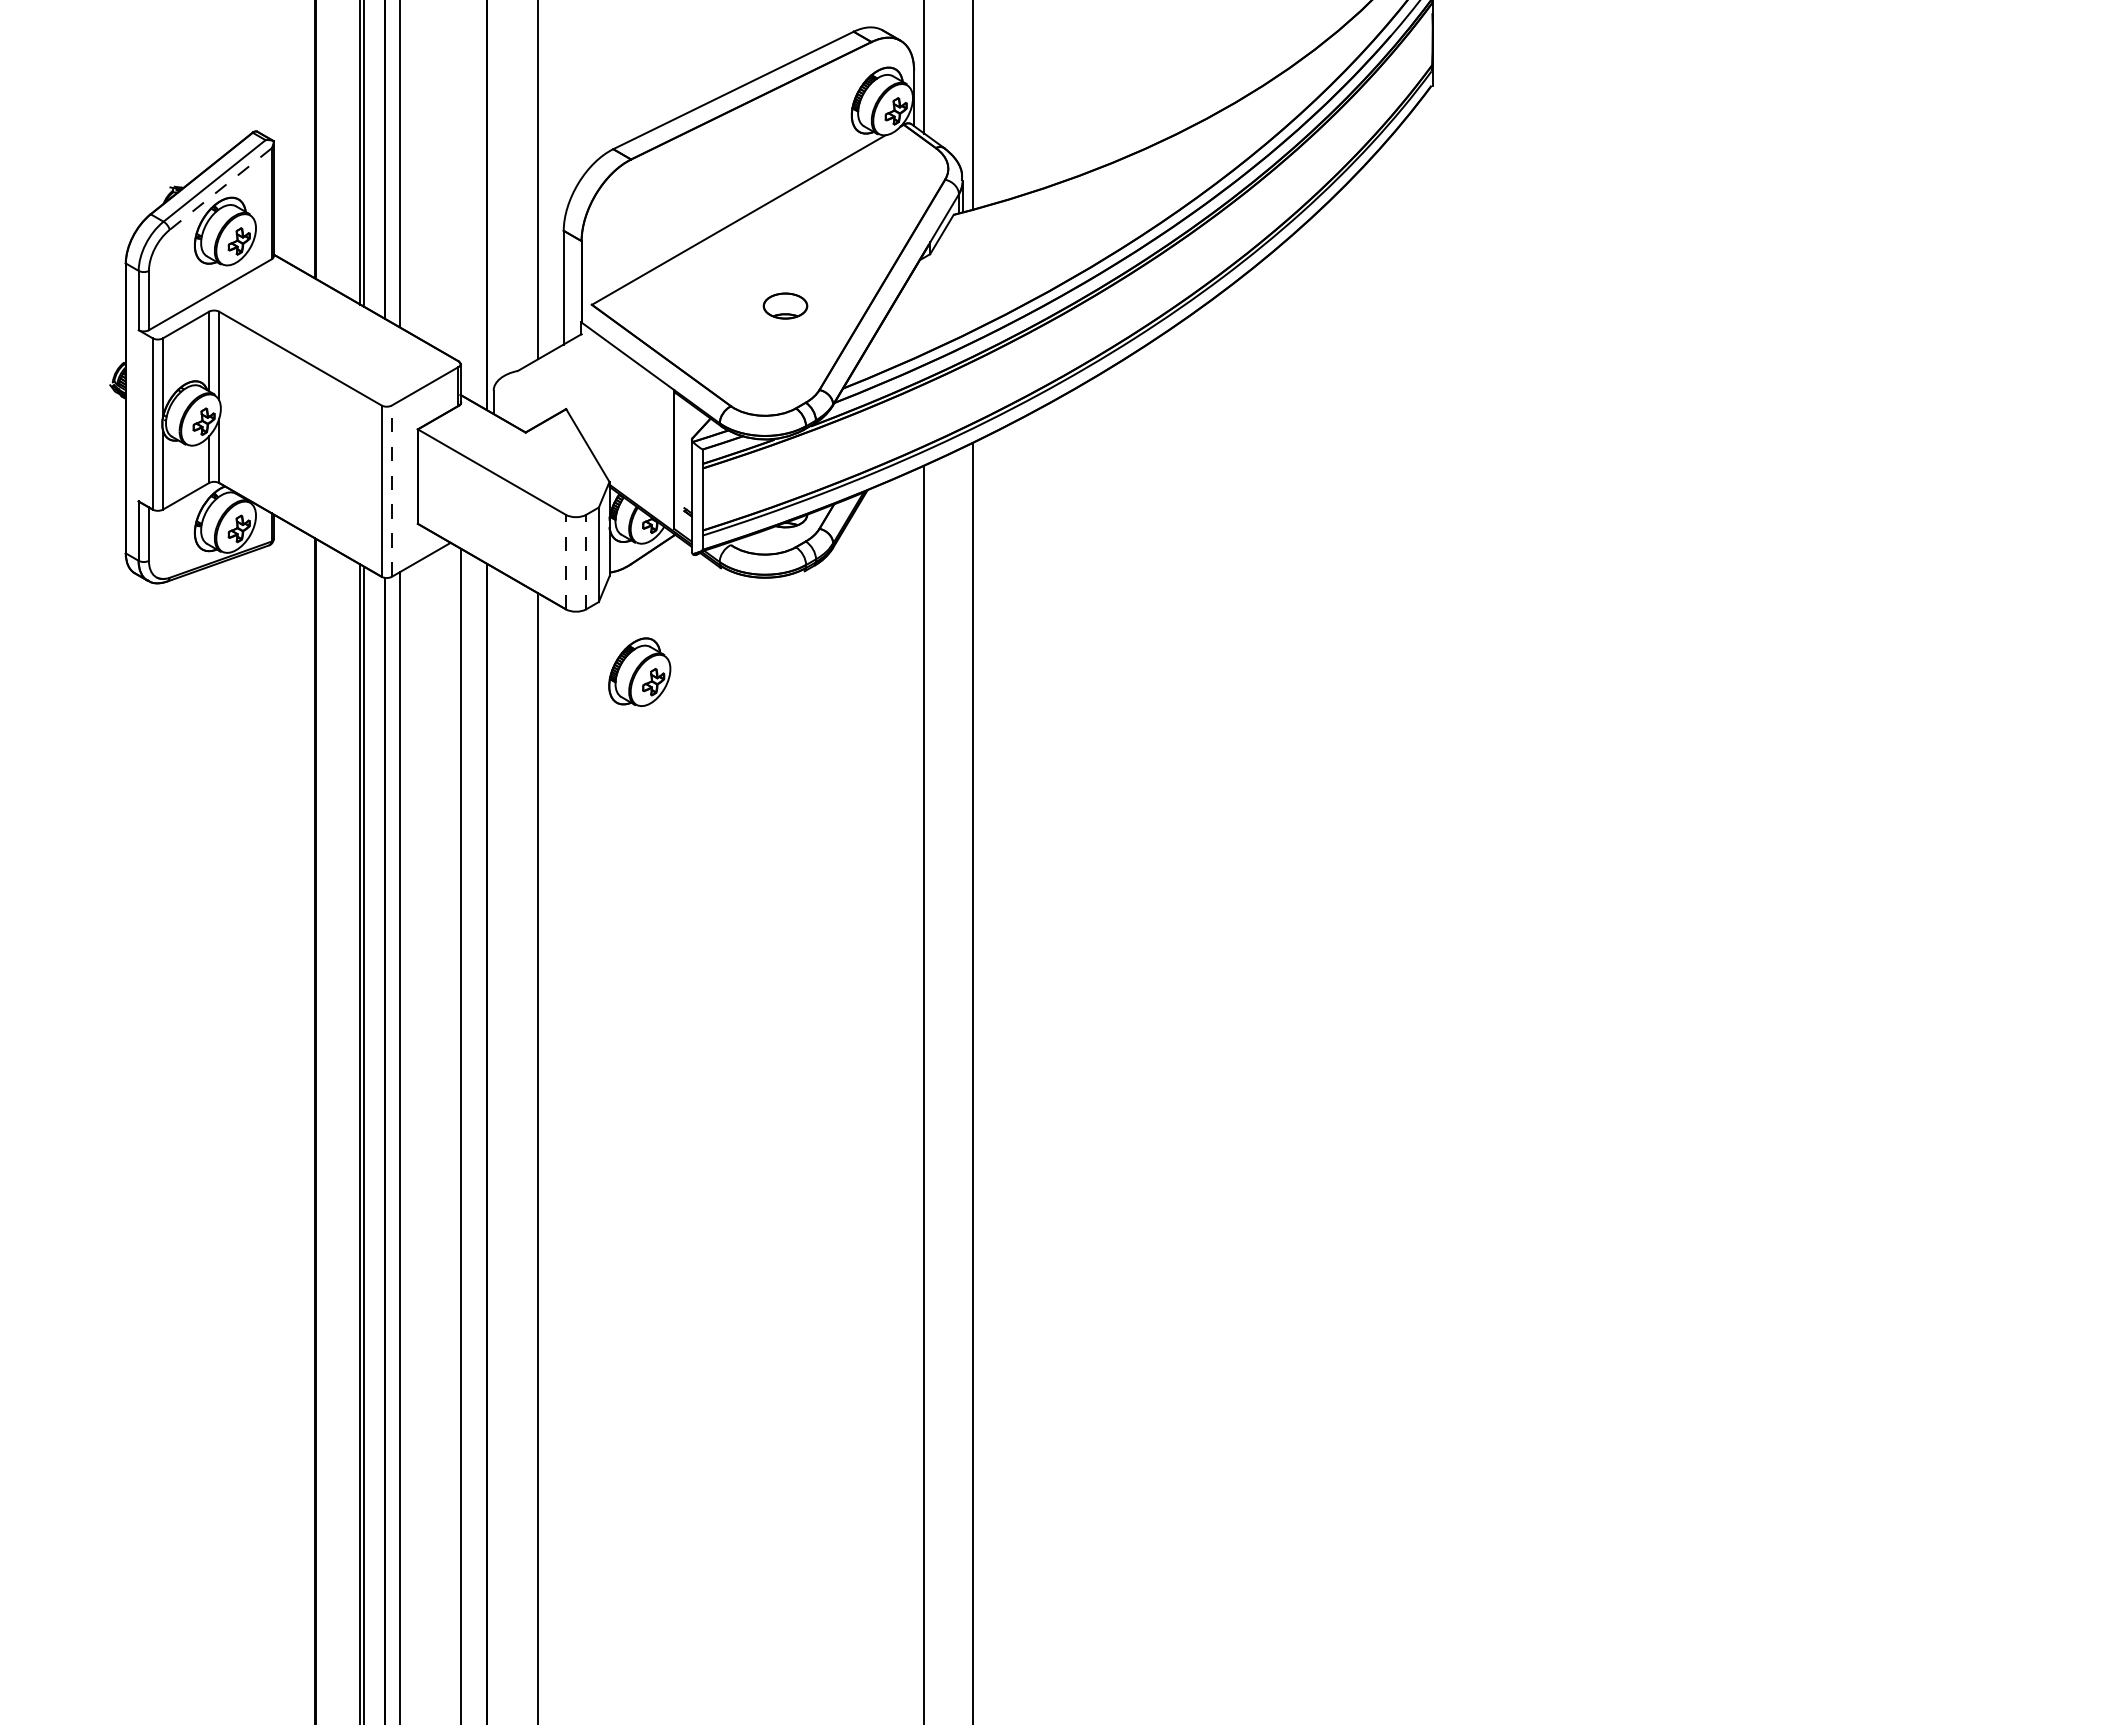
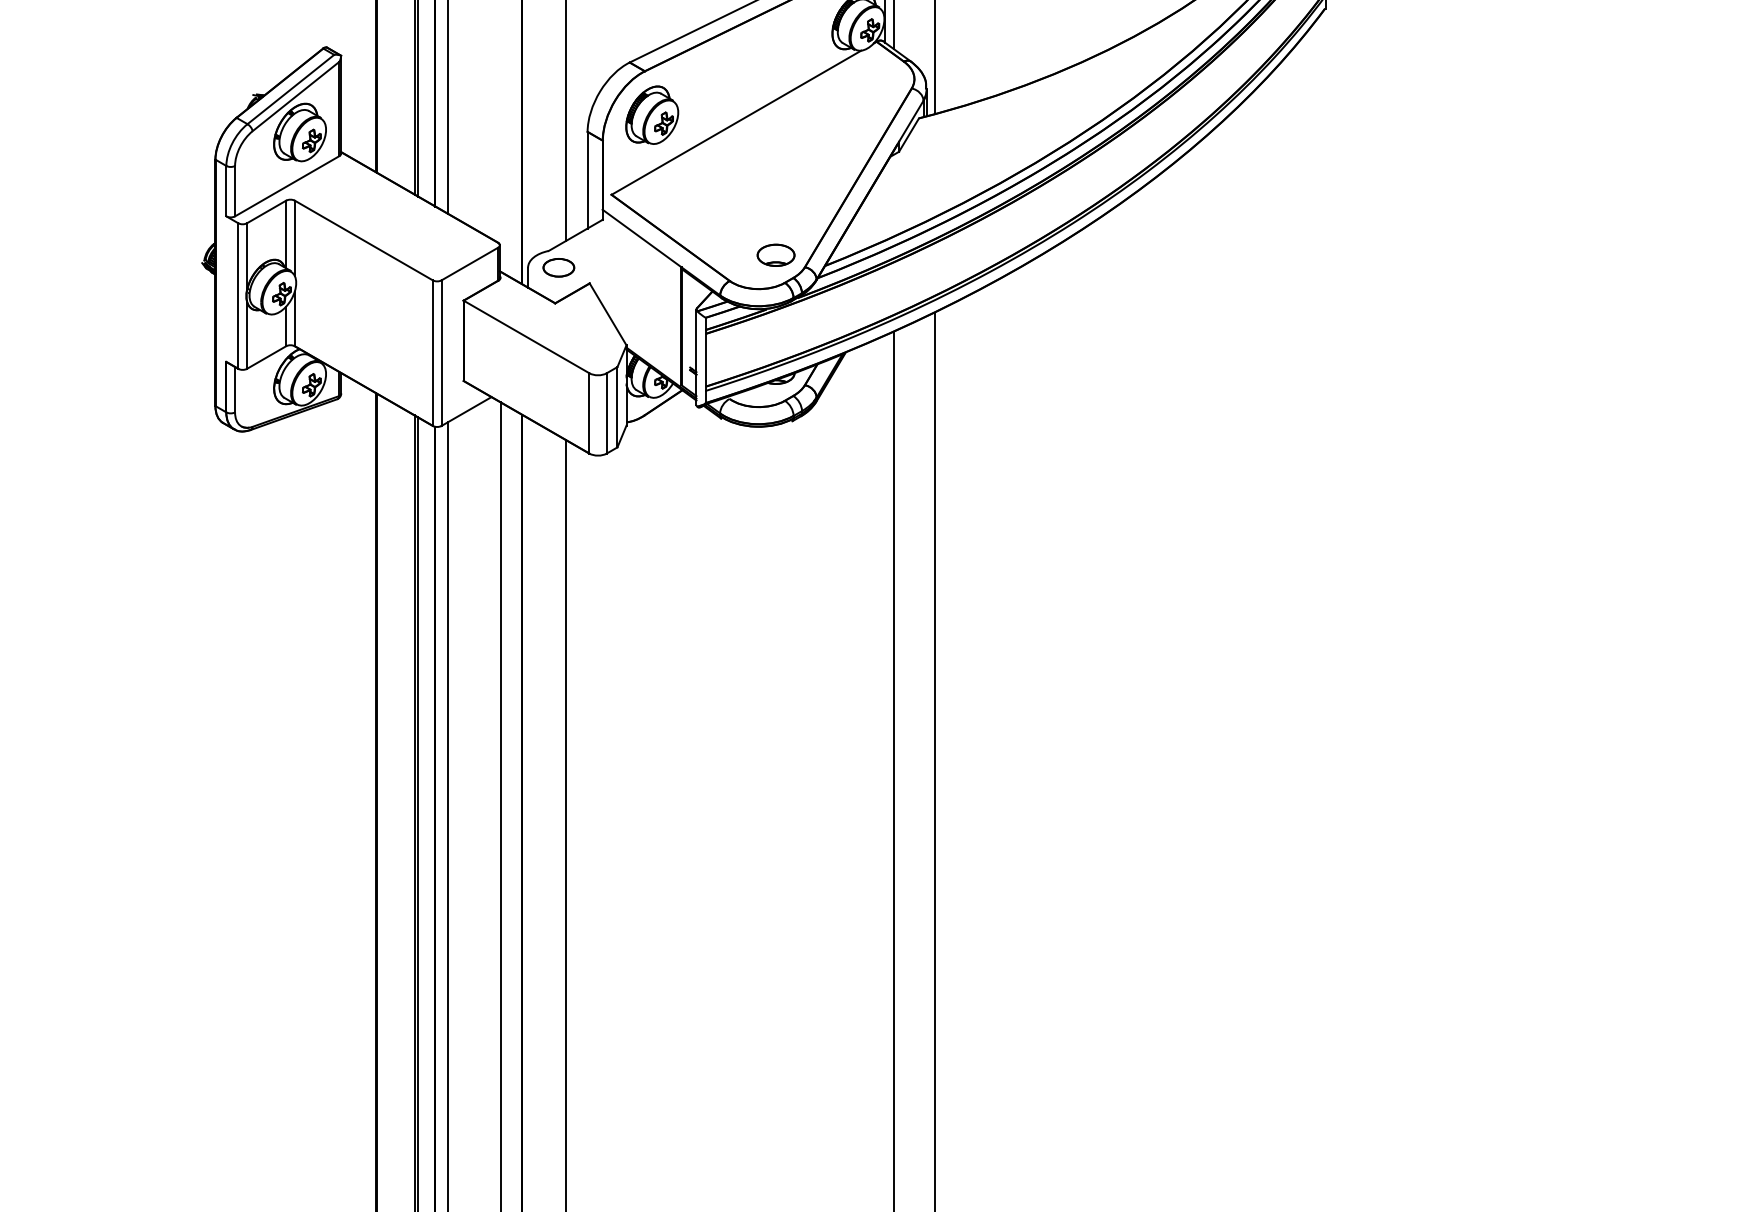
line: (220, 189) -> (295, 96), dashed -> solid
part: (785, 305) -> (776, 254), moved
part: (529, 390) -> (558, 267), added
line: (391, 491) -> (441, 353), dashed -> solid
line: (565, 561) -> (589, 412), dashed -> solid
line: (586, 561) -> (606, 412), dashed -> solid
part: (639, 671) -> (652, 114), moved

